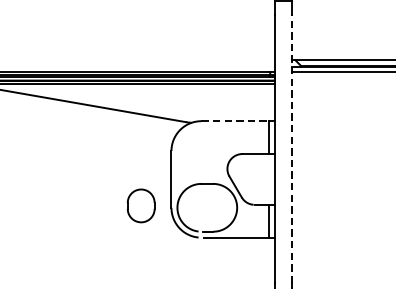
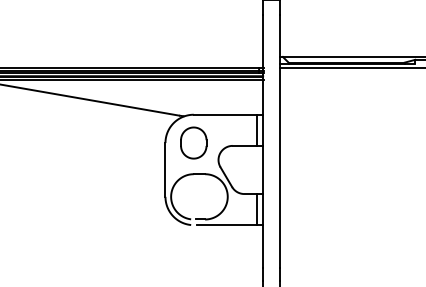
line: (234, 120) -> (225, 114), dashed -> solid
line: (292, 149) -> (280, 141), dashed -> solid
part: (140, 205) -> (193, 142), moved

